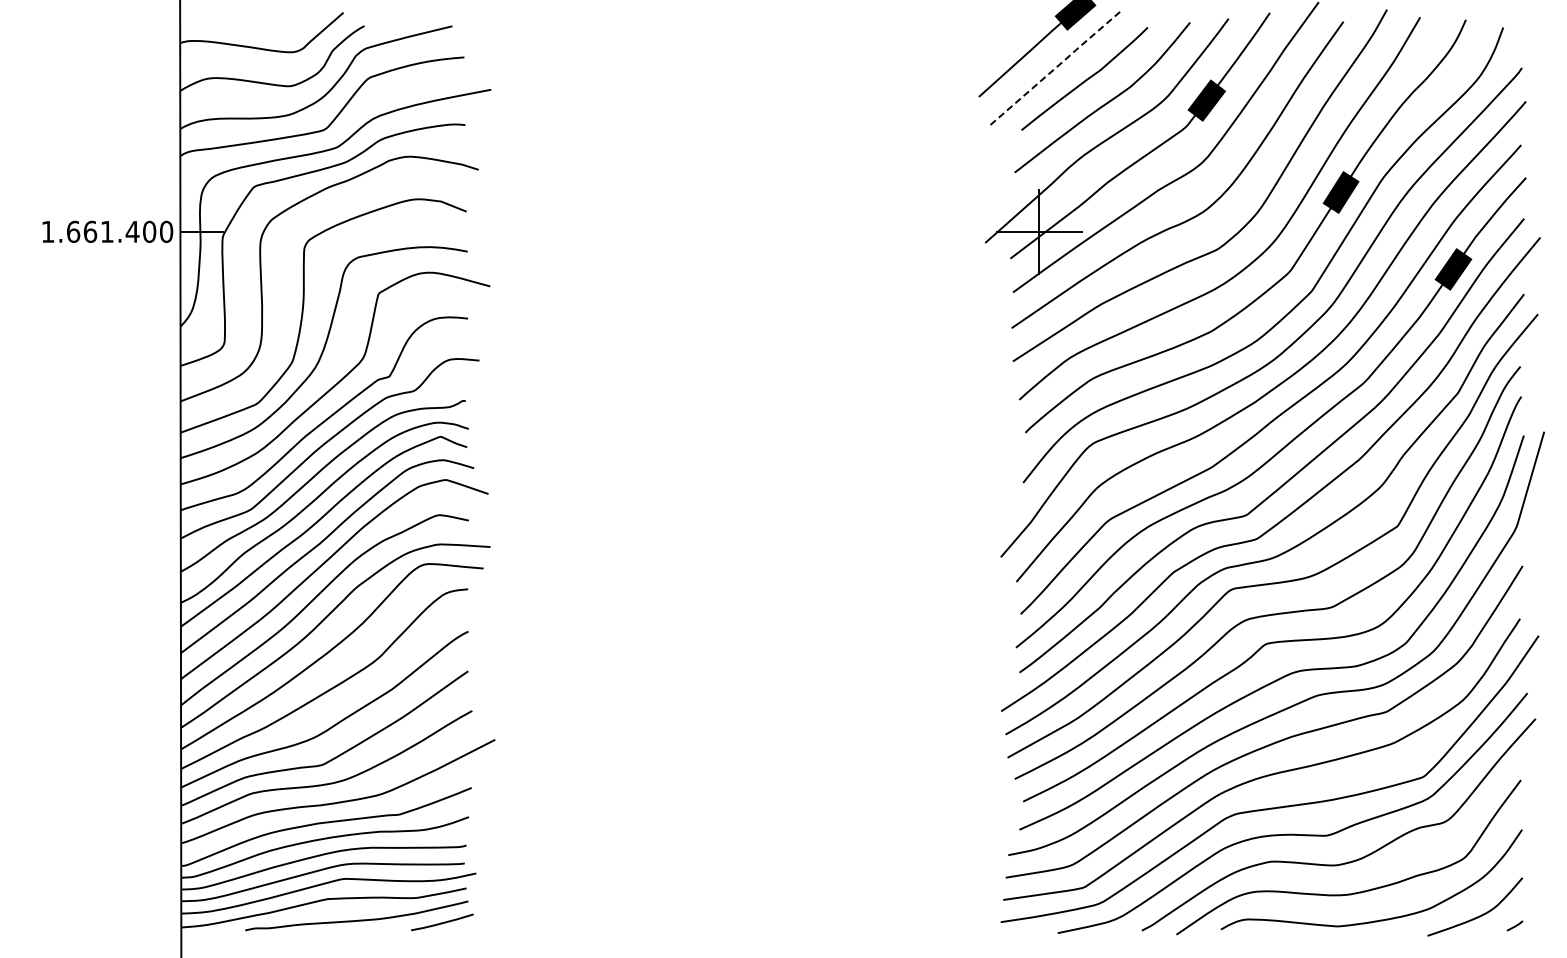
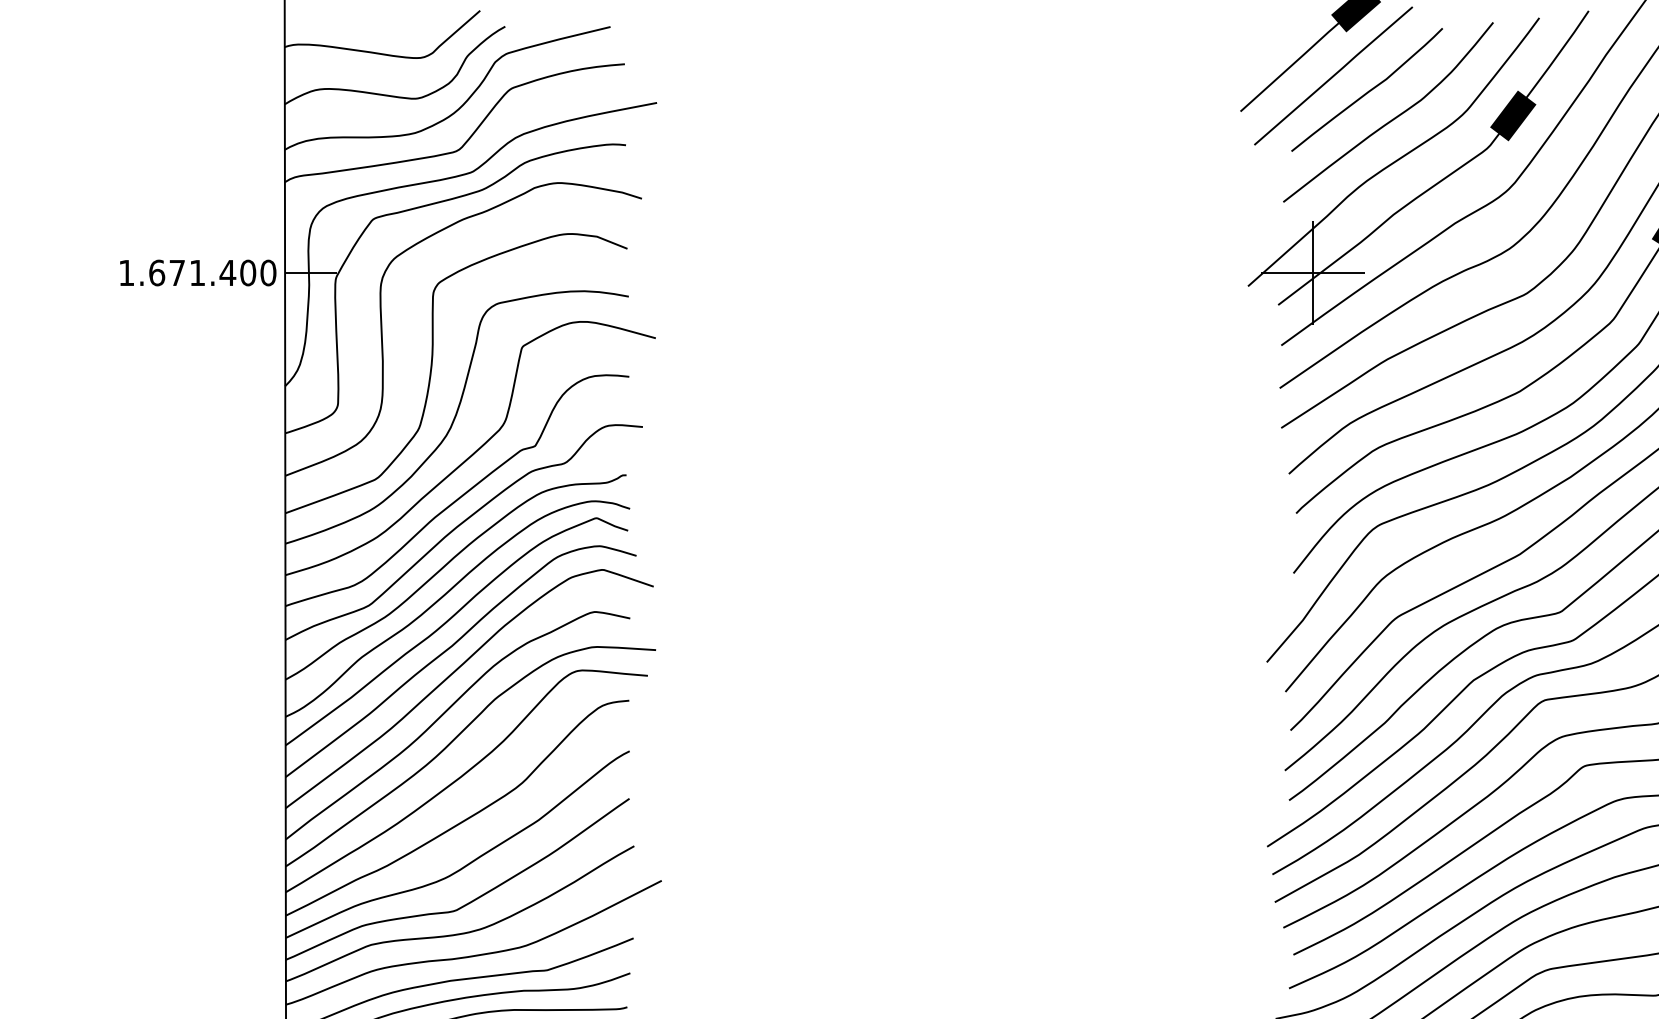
line: (1057, 66) -> (1334, 75), dashed -> solid
text: (90, 231) -> (177, 272), 1.661.400 -> 1.671.400

